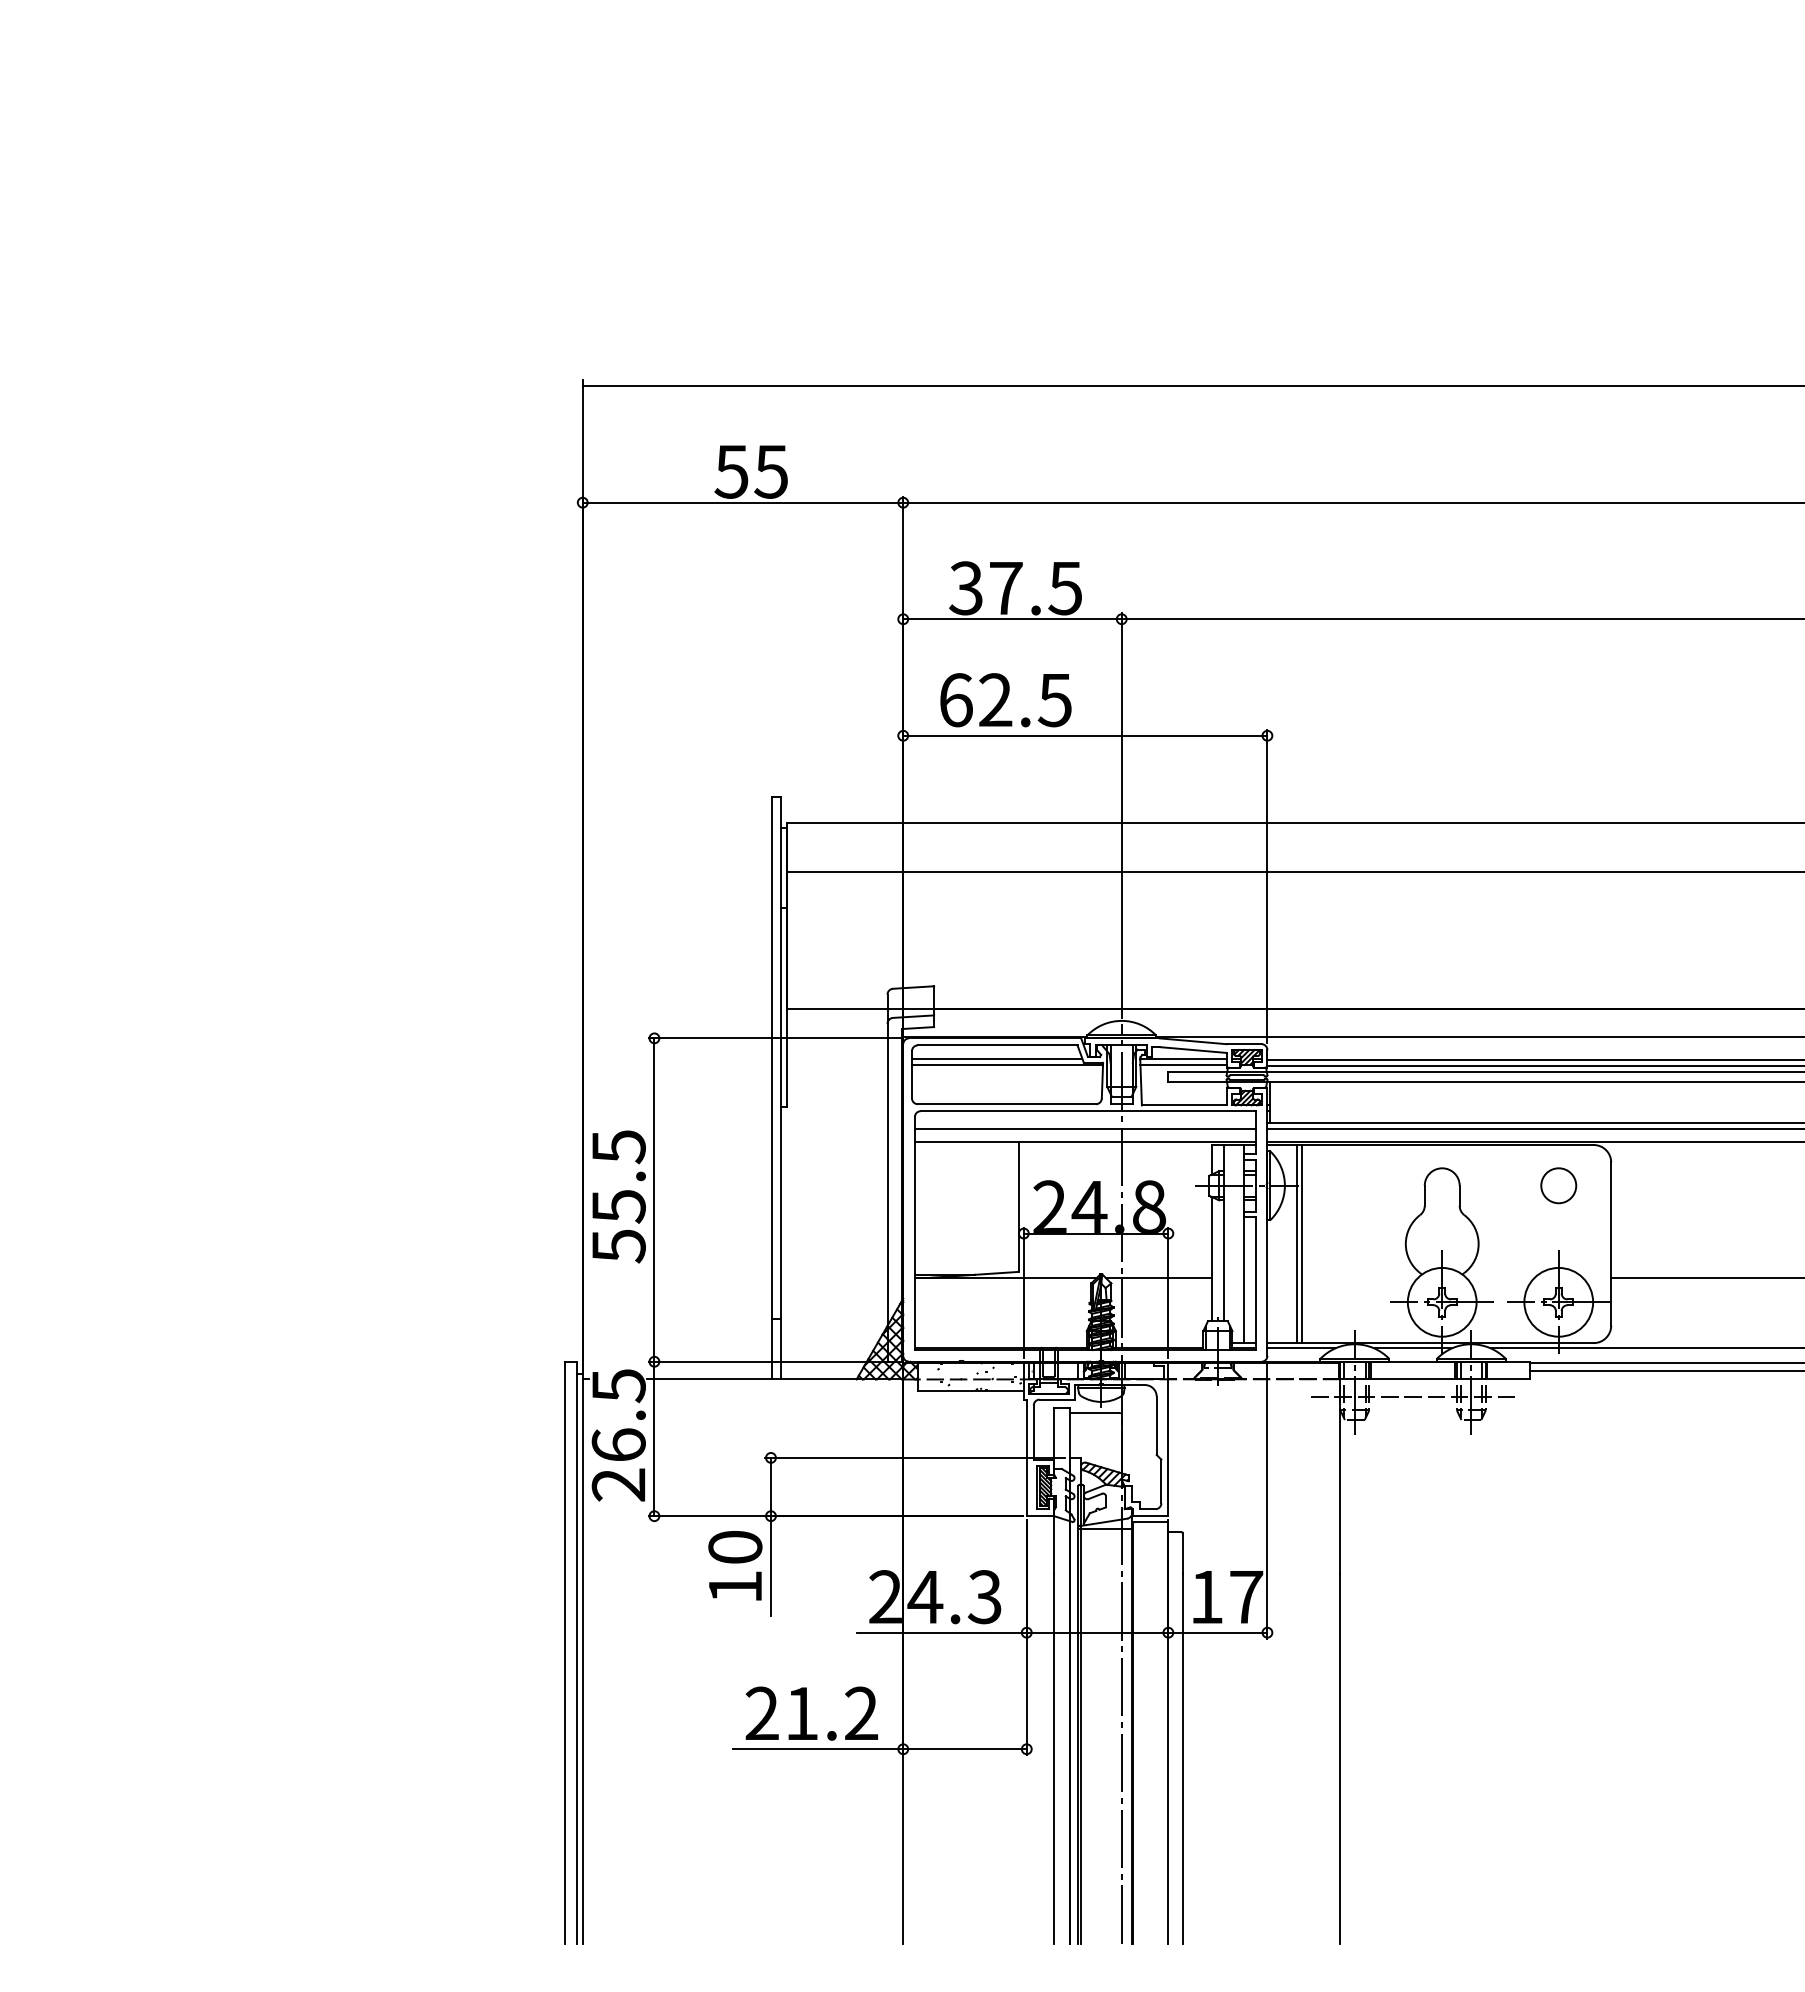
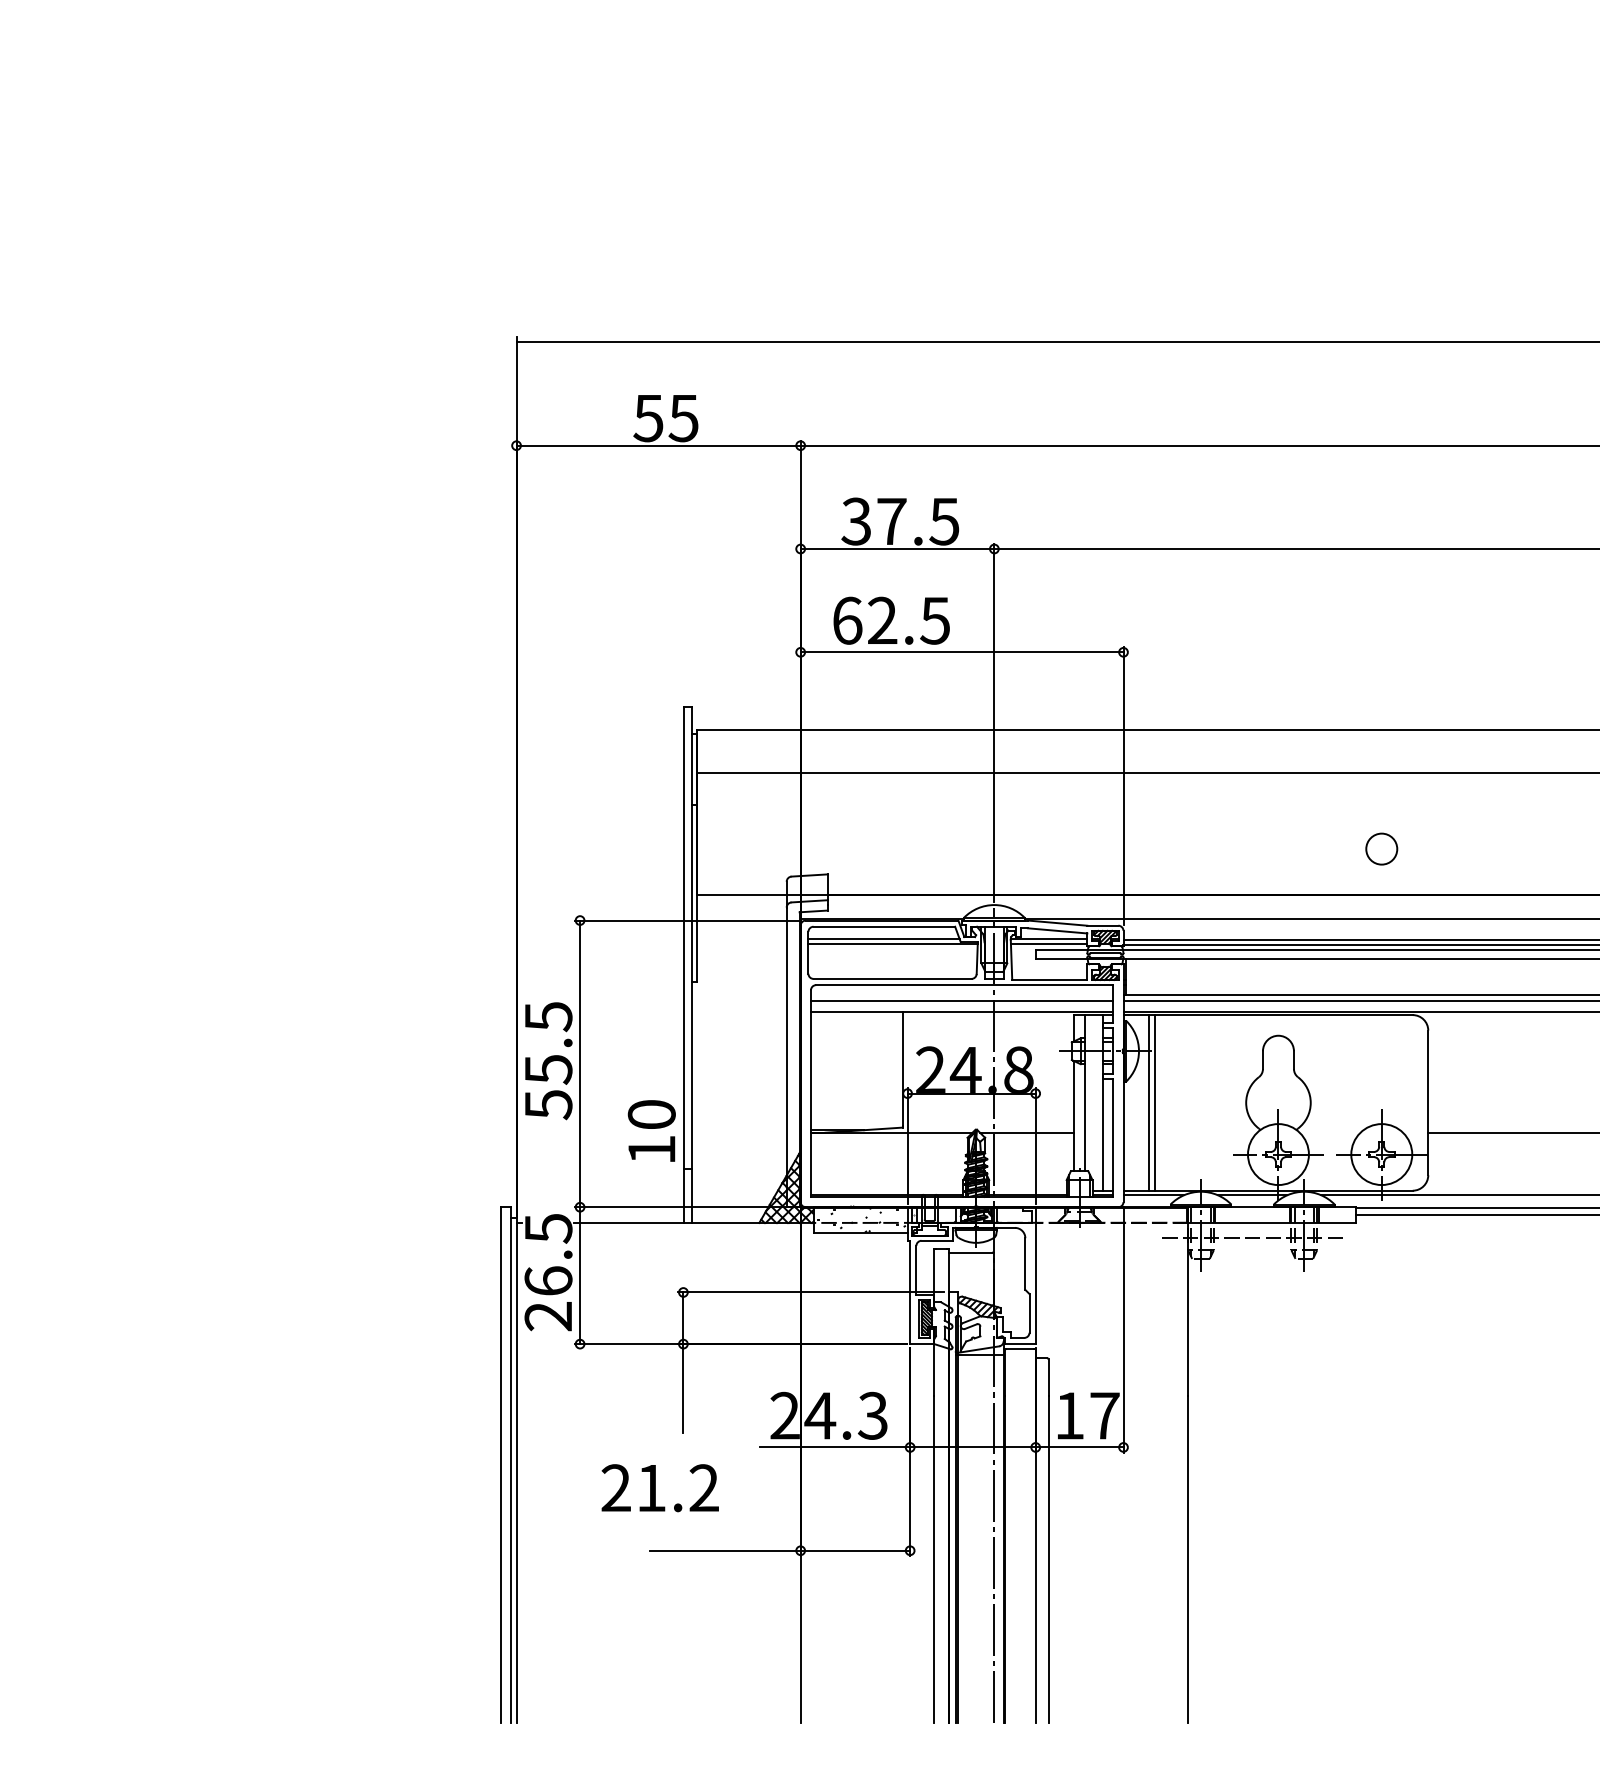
circle: (1558, 1185) -> (1381, 848), moved
text: (735, 1565) -> (651, 1130), moved
text: (811, 1713) -> (659, 1488), moved

